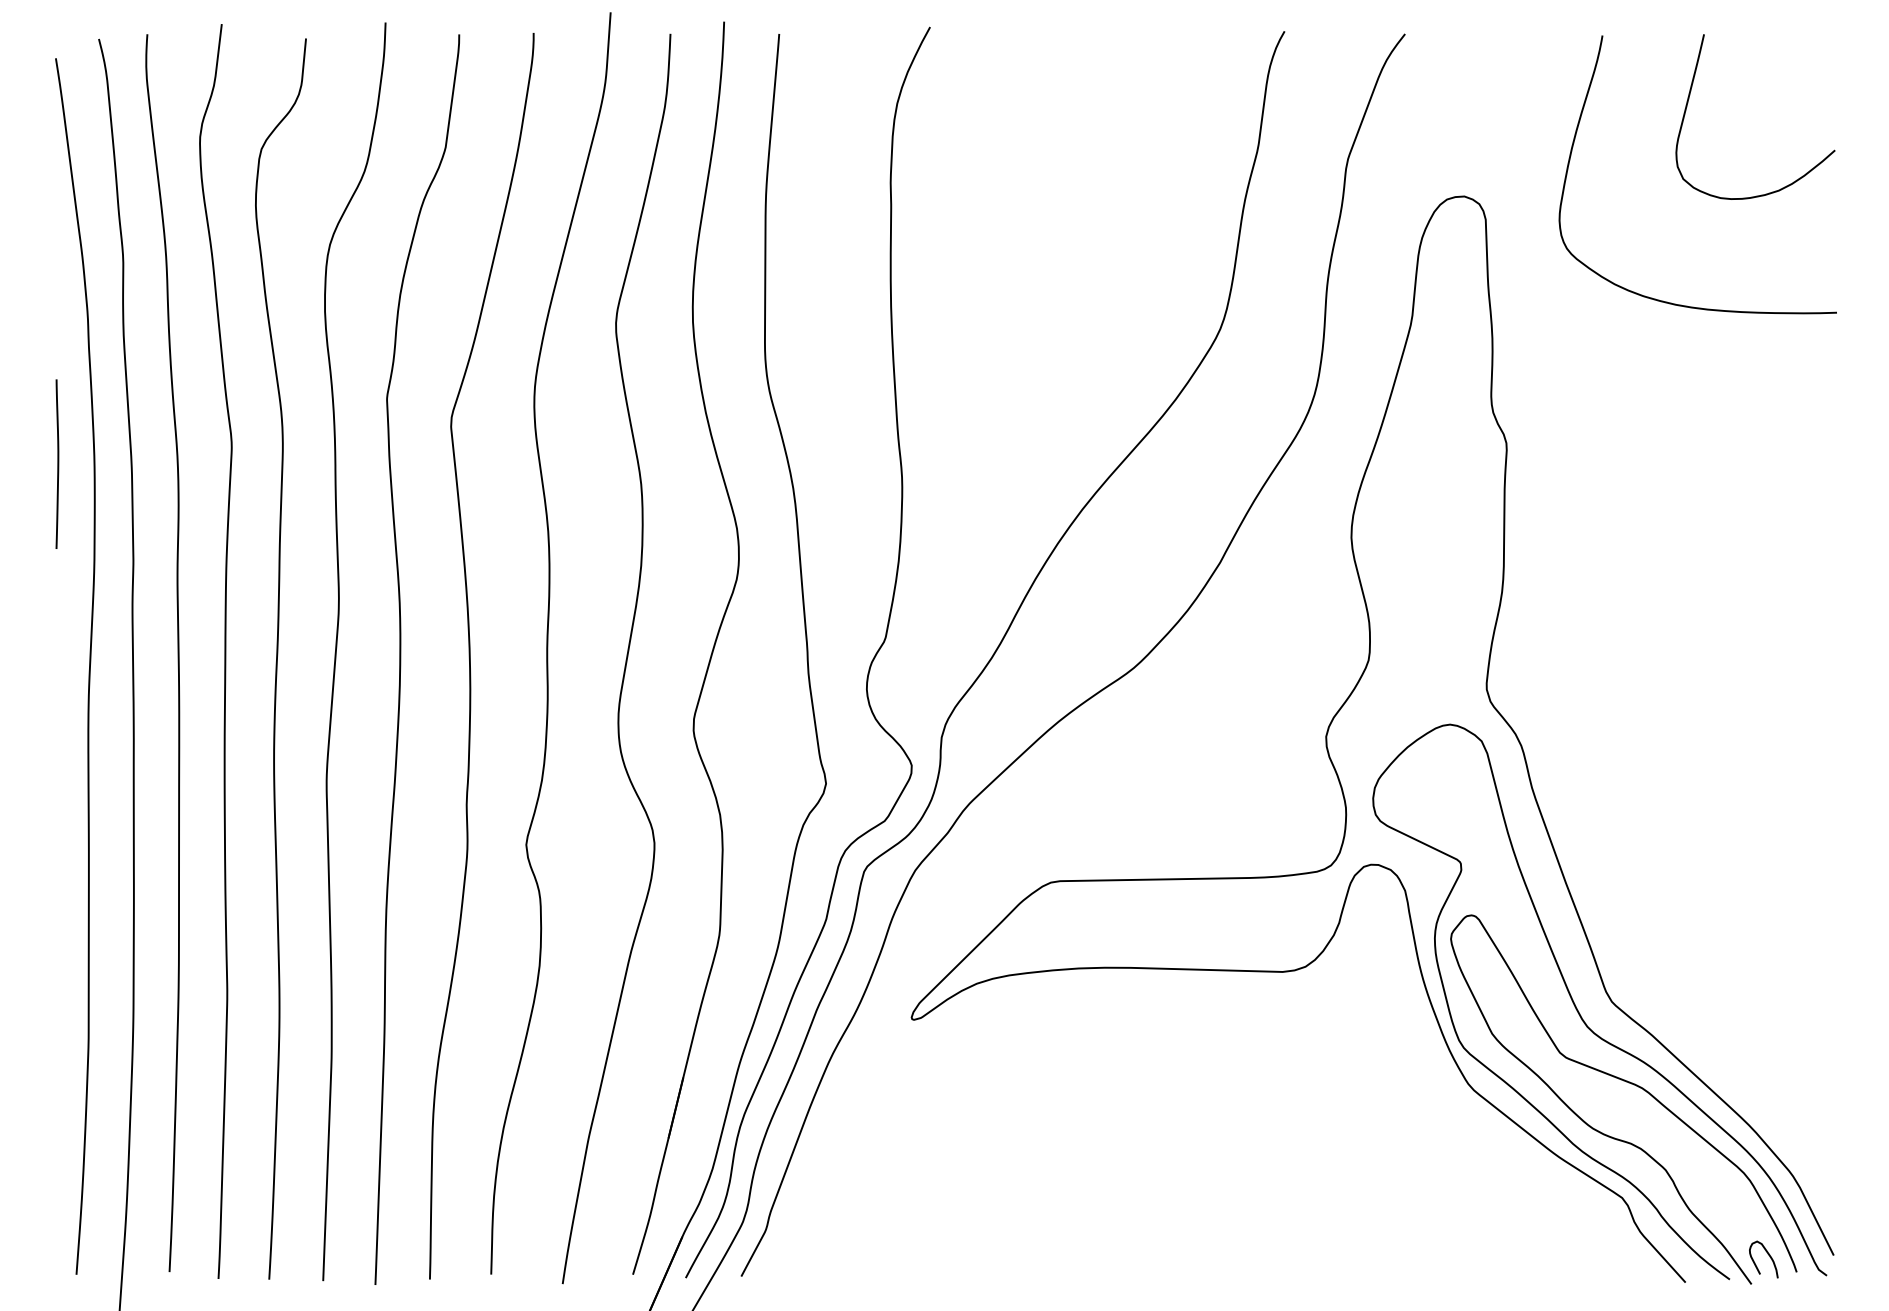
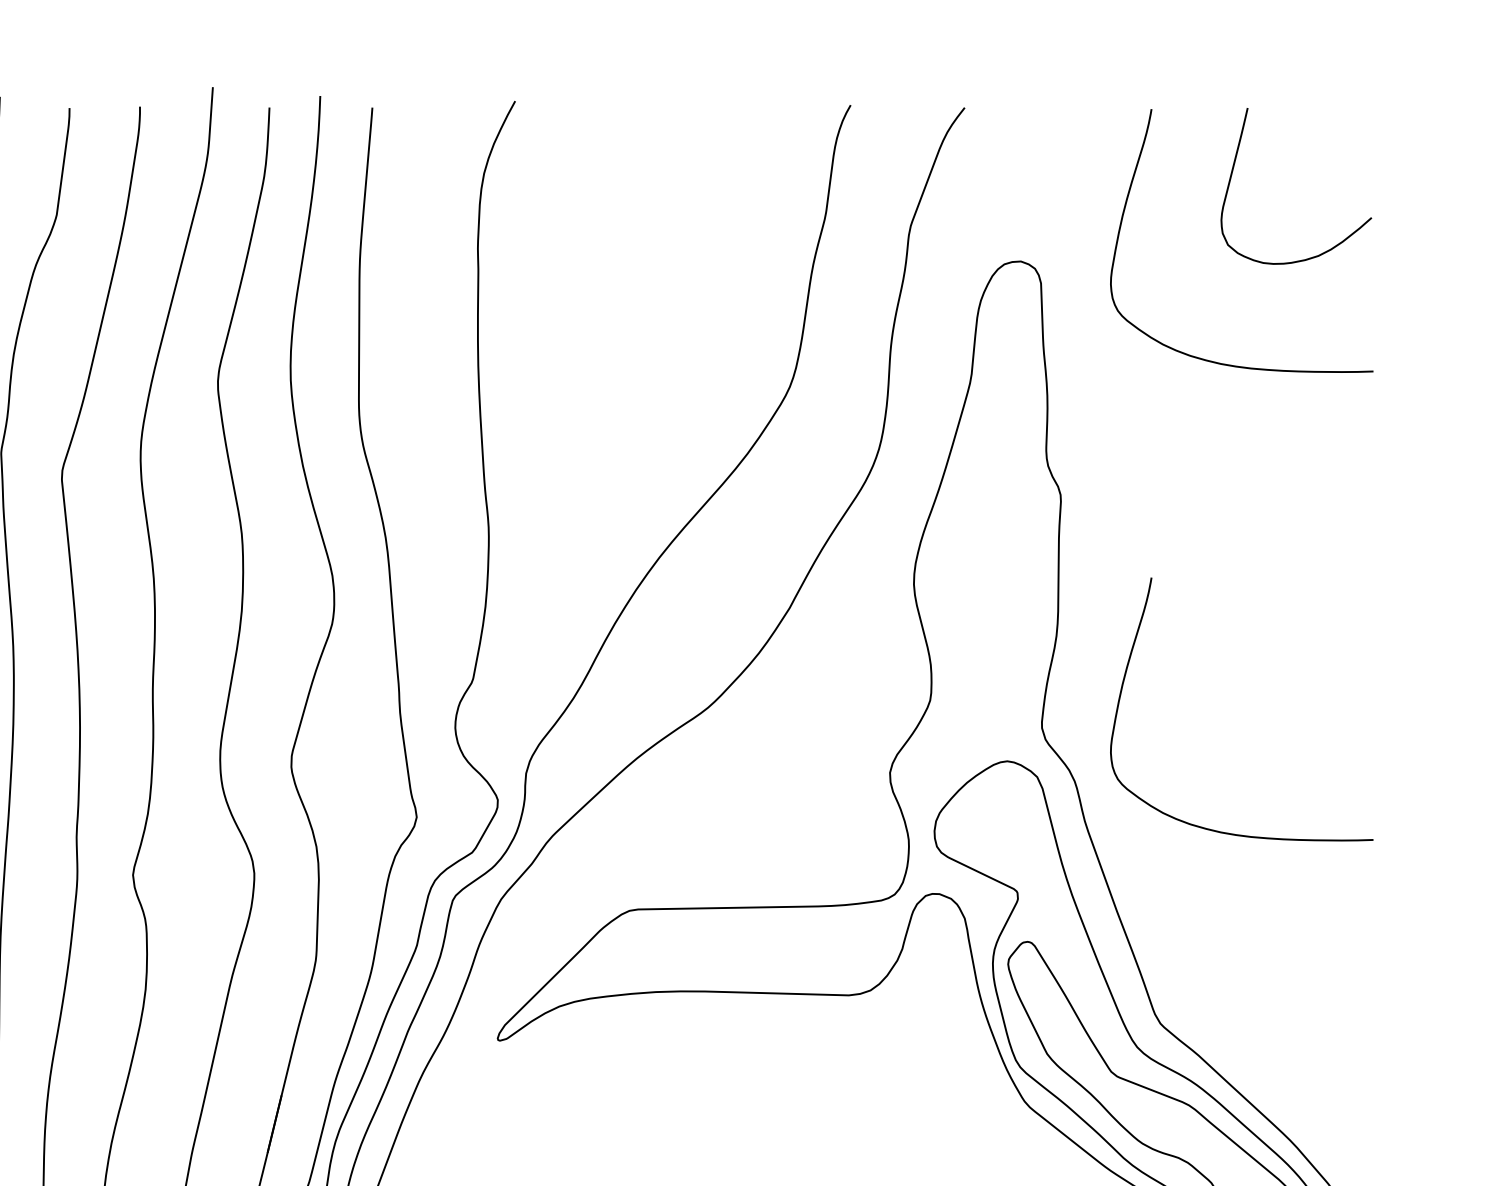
curve: (1574, 638) -> (1125, 679), added

